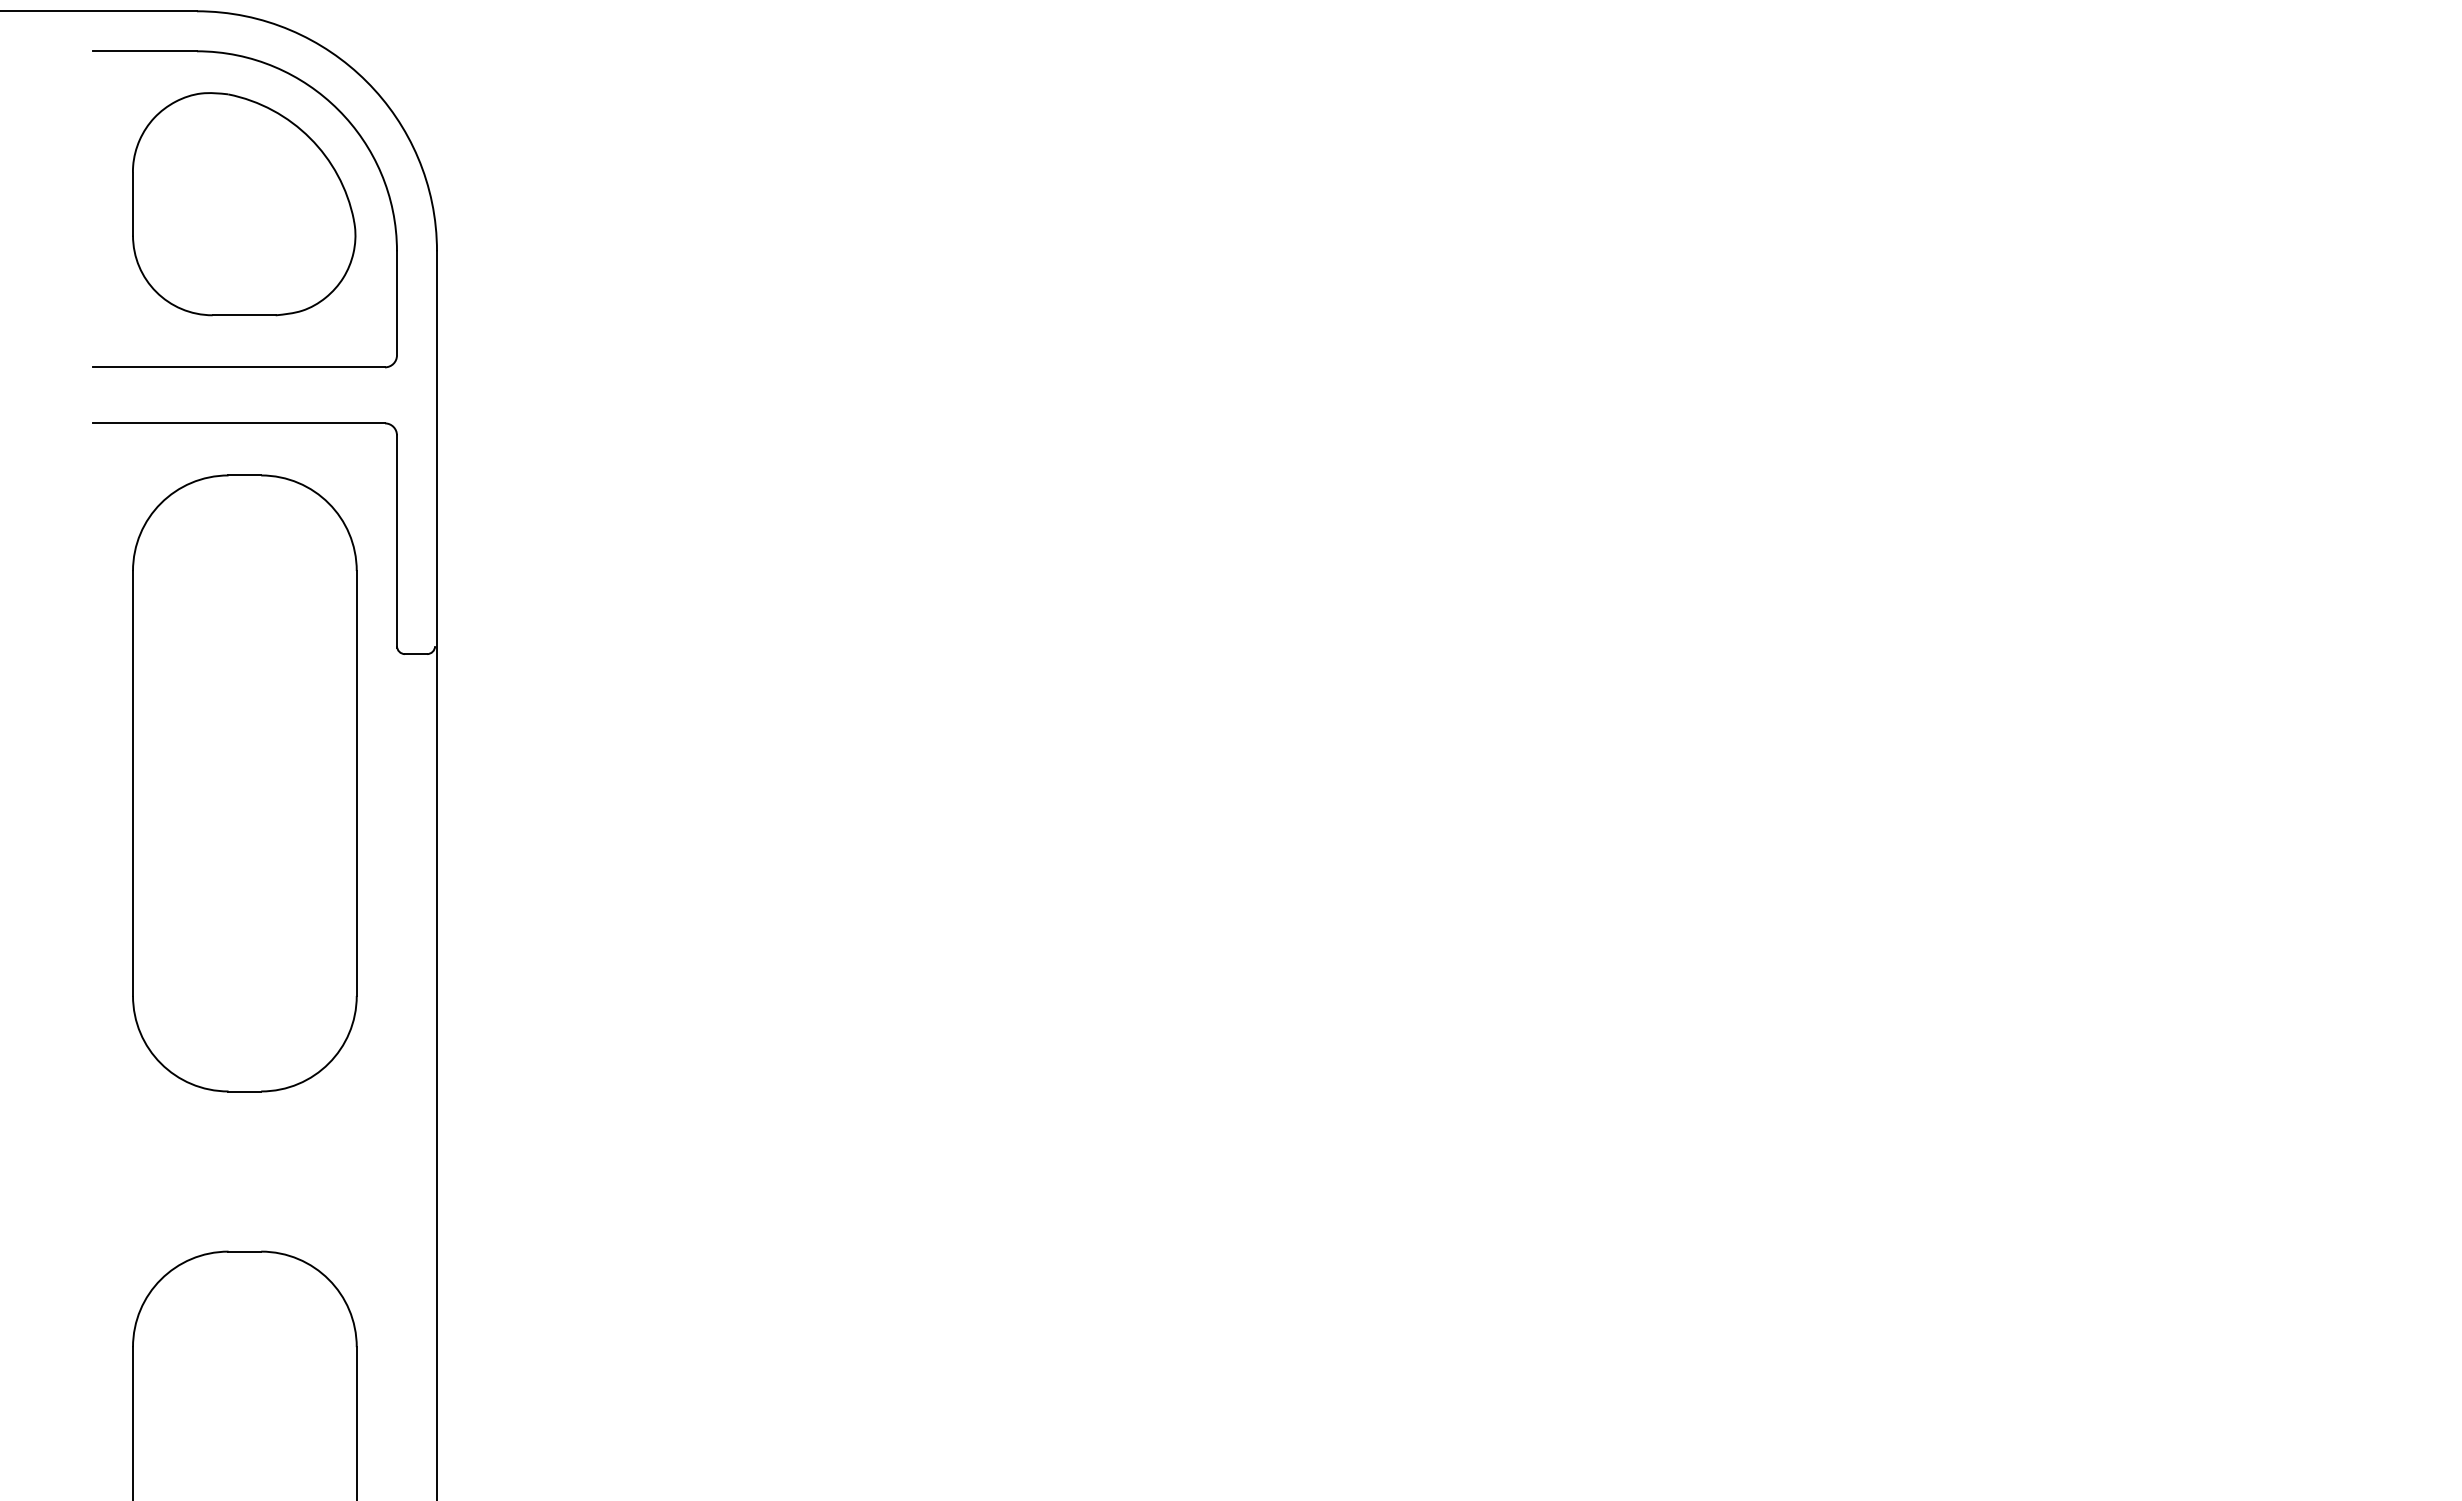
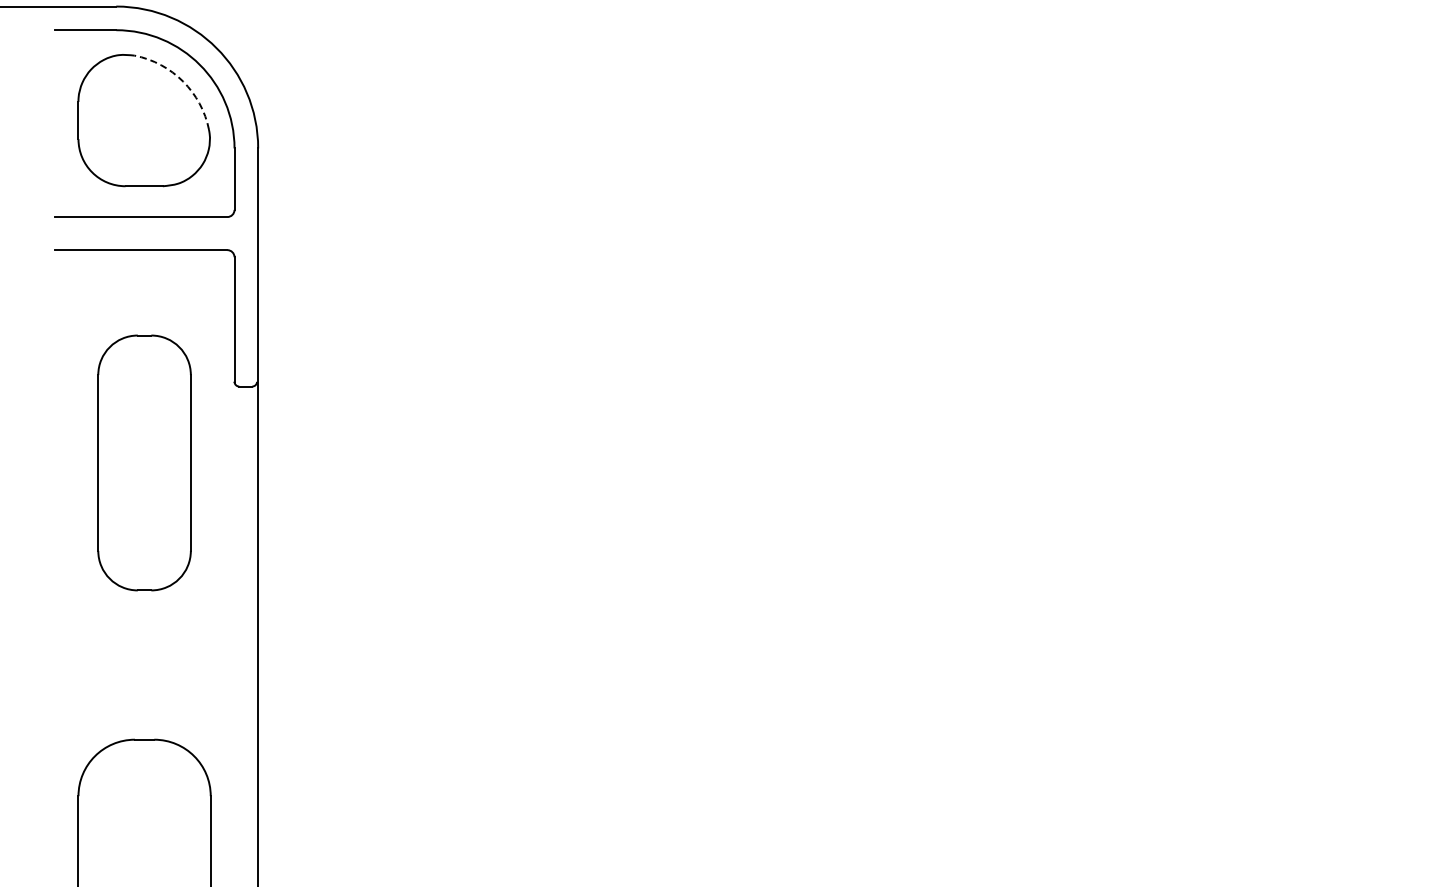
arc: (310, 138) -> (183, 81), solid -> dashed
part: (244, 782) -> (144, 462), size x0.7

